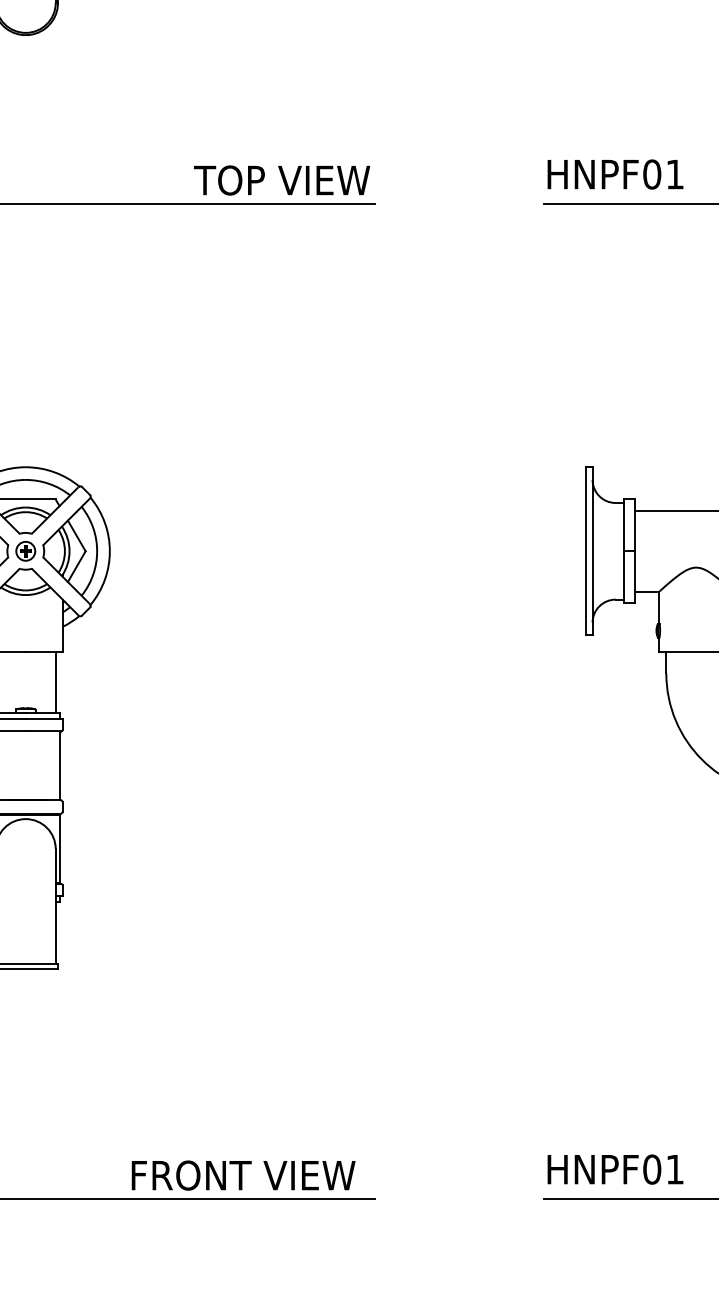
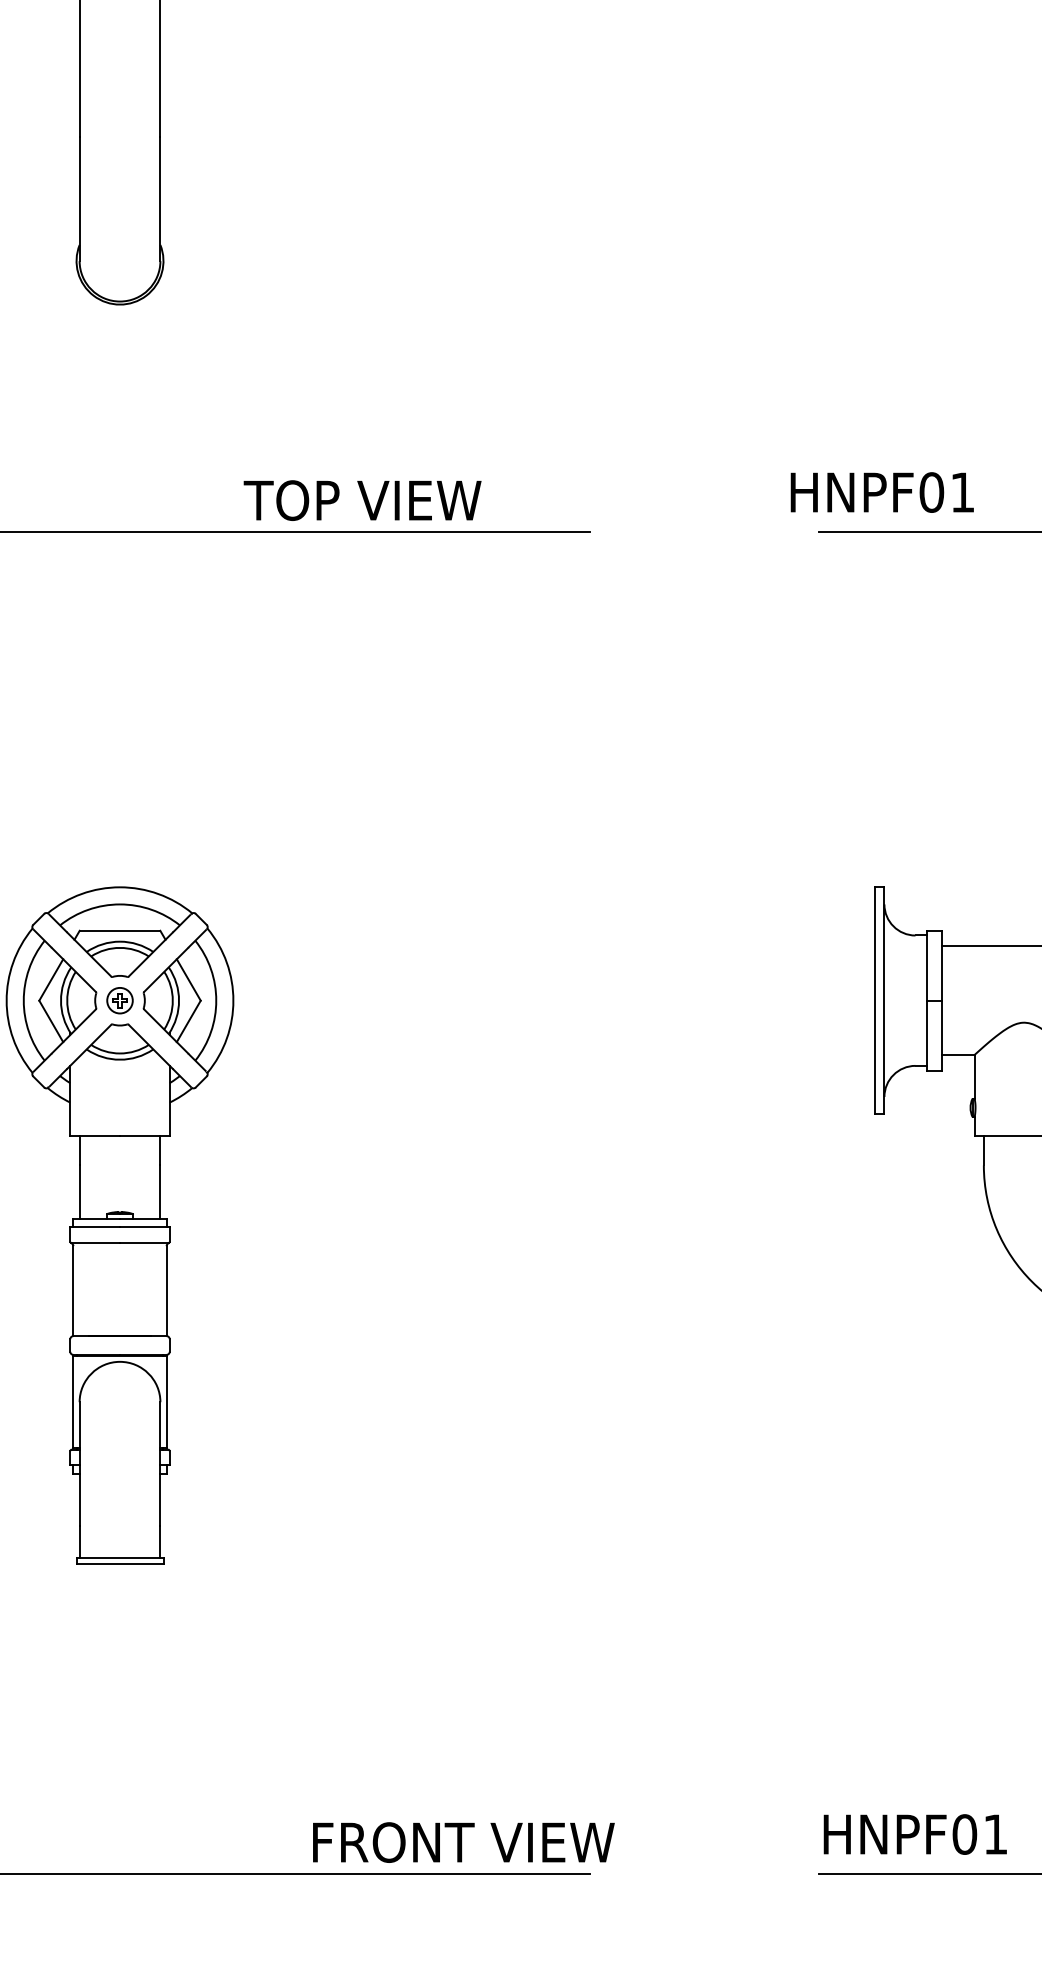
text: (614, 174) -> (881, 492), moved
text: (281, 180) -> (362, 500), moved
text: (243, 1175) -> (463, 1842), moved

